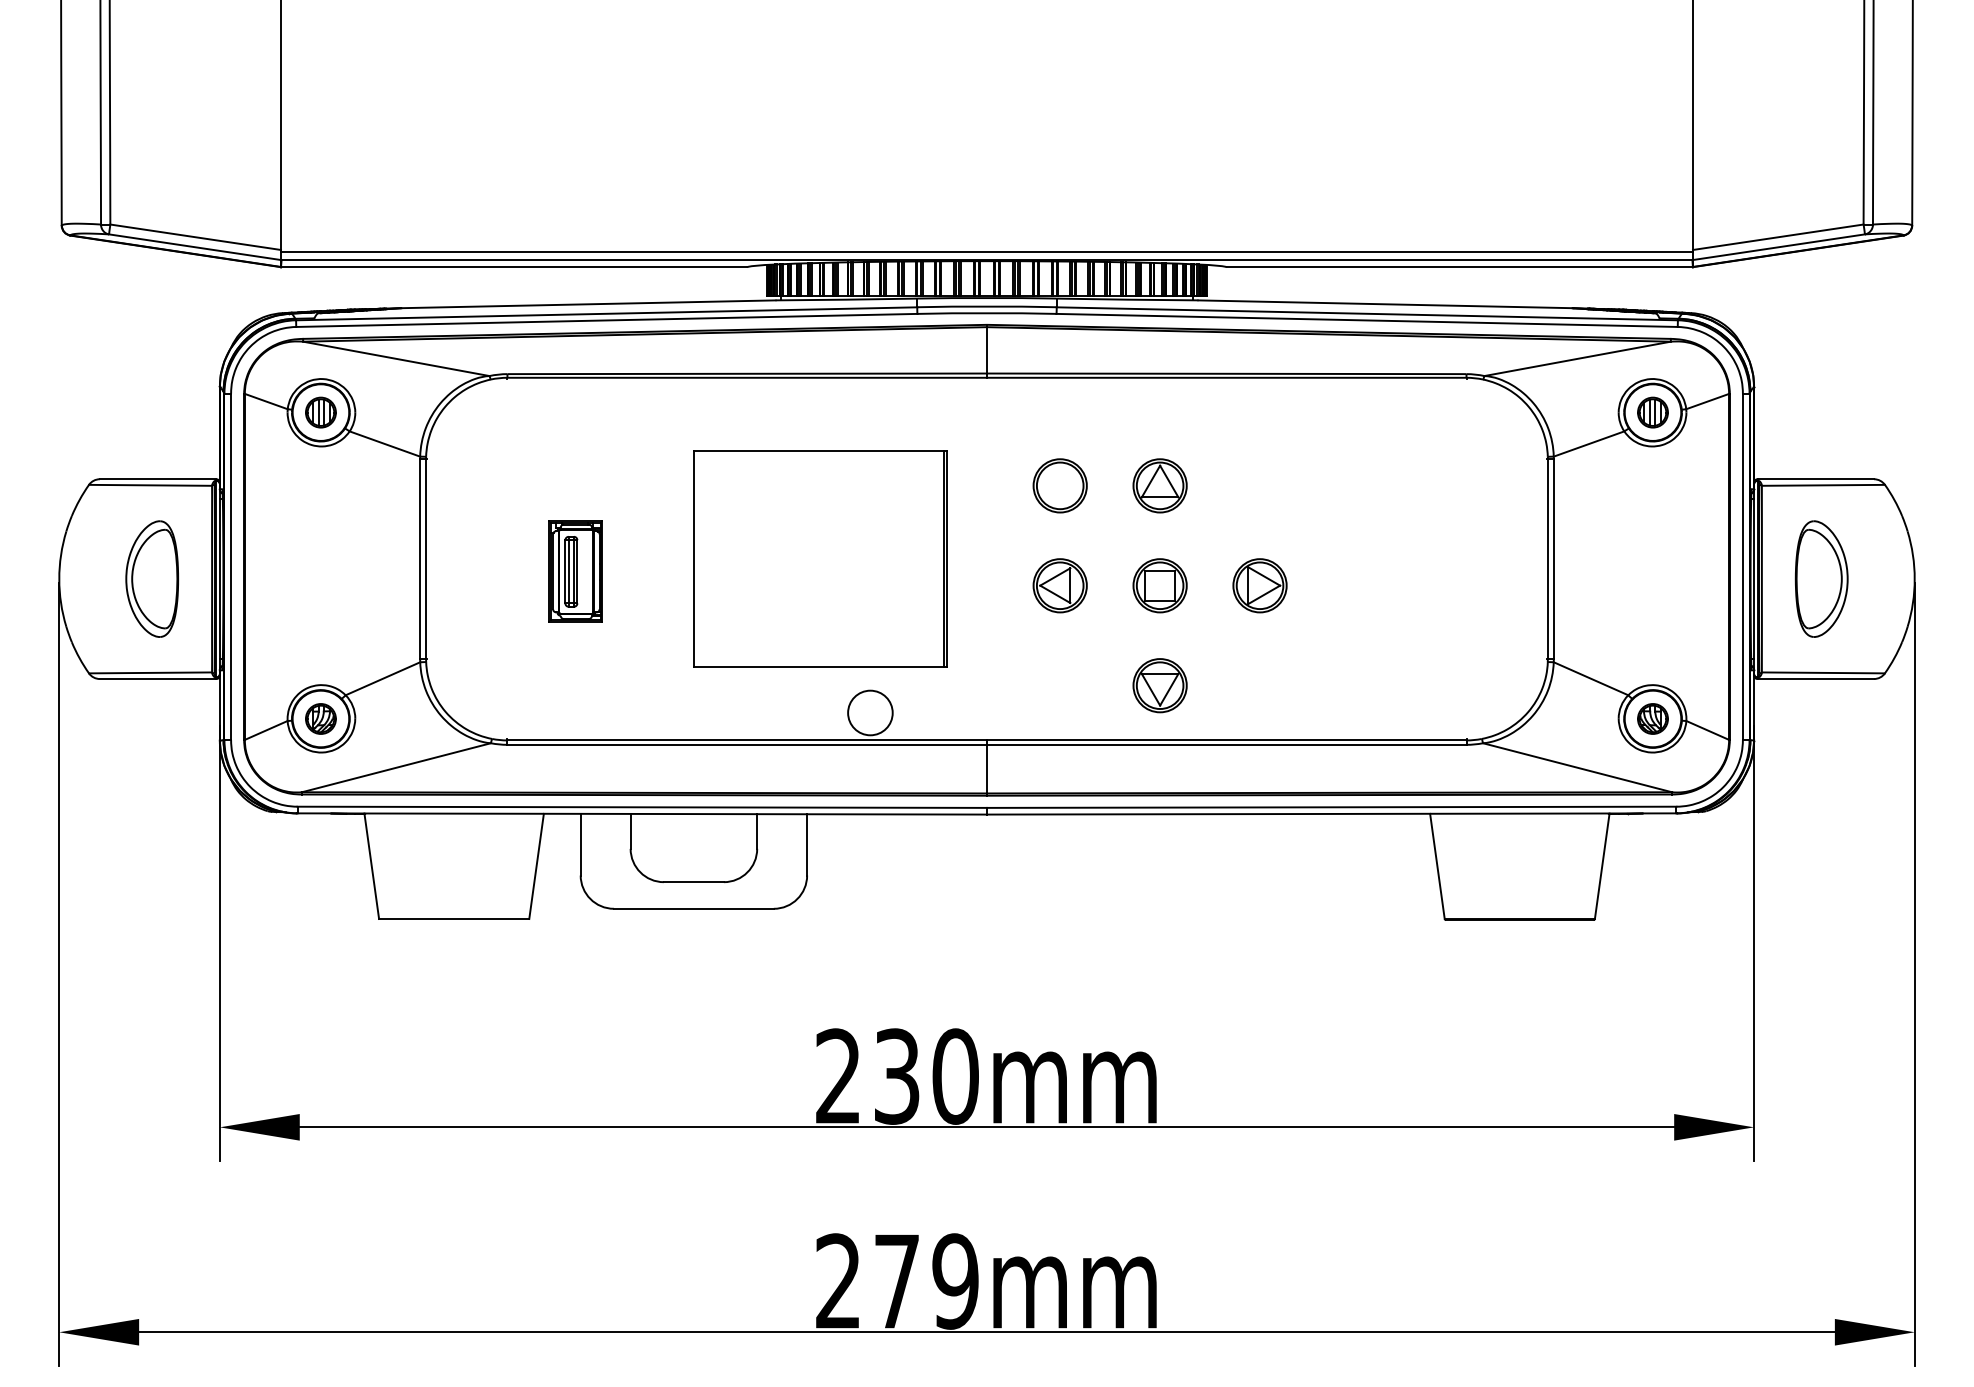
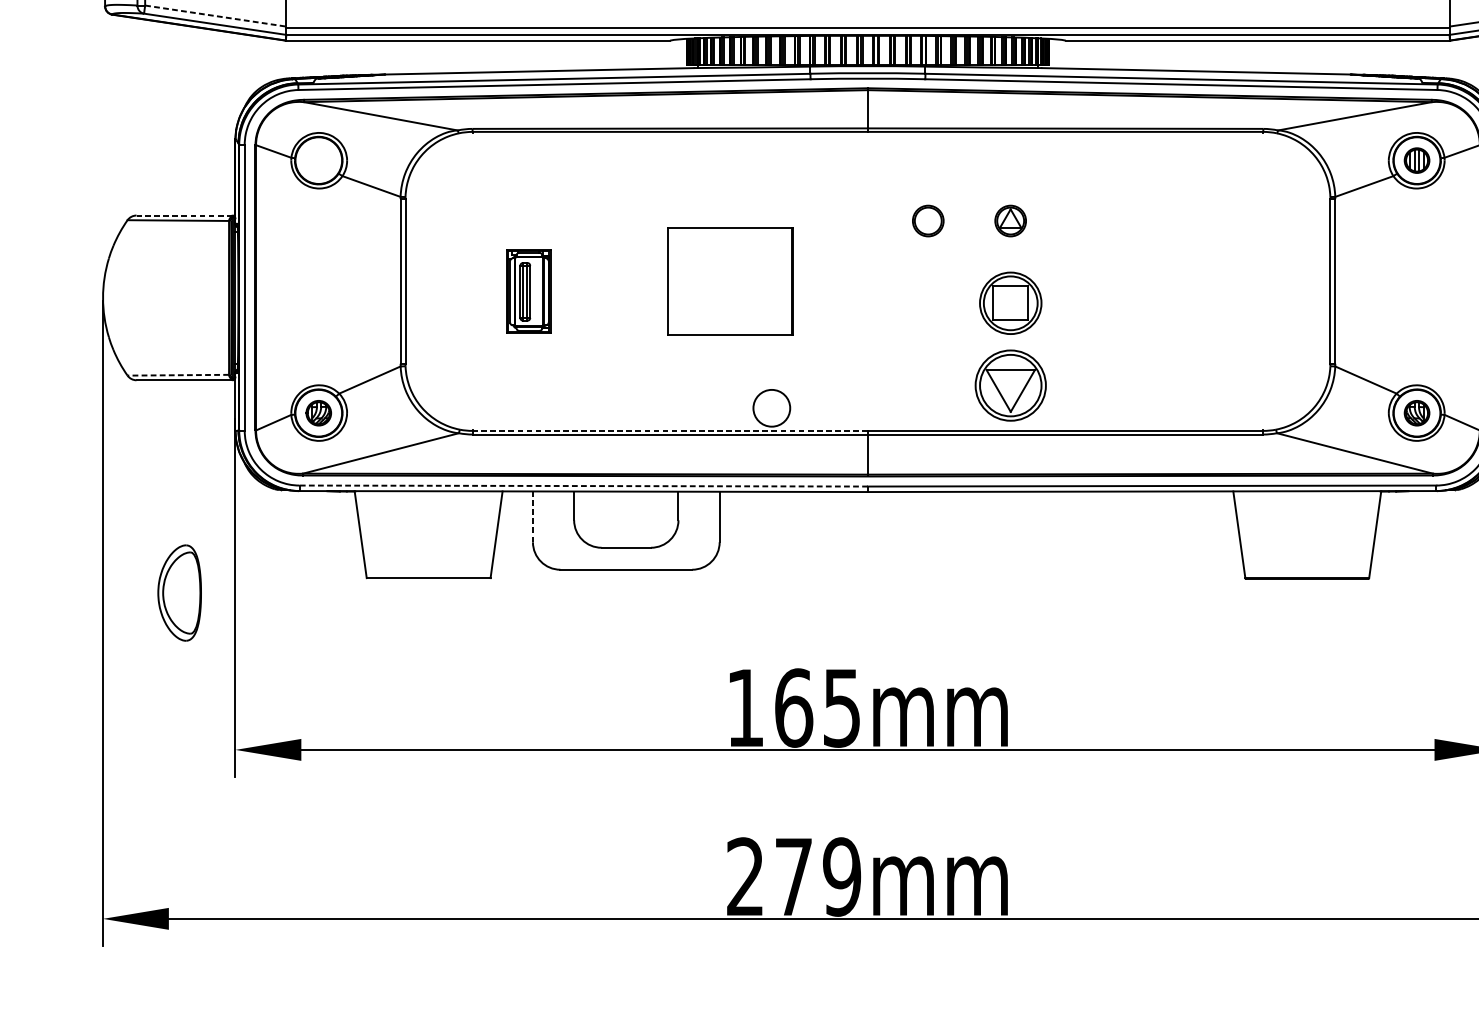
line: (196, 237) -> (216, 16), solid -> dashed
part: (320, 412) -> (318, 160), removed
line: (157, 479) -> (184, 215), solid -> dashed
part: (1059, 485) -> (927, 220), size x0.7
part: (1159, 485) -> (1010, 220), size x0.7
part: (820, 558) -> (730, 280), size x0.6
part: (152, 578) -> (179, 592), moved
part: (1059, 585) -> (927, 303), removed
part: (1159, 585) -> (1010, 303), size x1.4
part: (1259, 585) -> (1092, 303), removed
line: (150, 672) -> (178, 374), solid -> dashed
part: (1159, 685) -> (1010, 385), size x1.6
line: (747, 740) -> (670, 430), solid -> dashed
line: (642, 807) -> (583, 486), solid -> dashed
line: (580, 844) -> (532, 516), solid -> dashed
text: (897, 1076) -> (794, 707), 230mm -> 165mm

